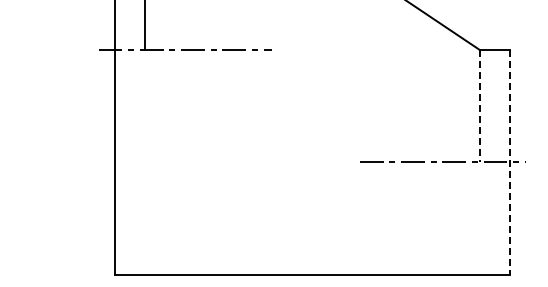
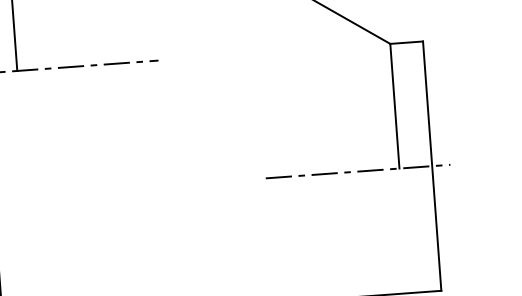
line: (480, 106) -> (395, 106), dashed -> solid
line: (509, 162) -> (431, 166), dashed -> solid

